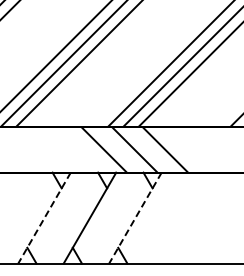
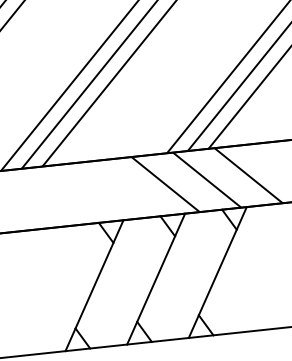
line: (44, 218) -> (94, 286), dashed -> solid
line: (135, 218) -> (217, 273), dashed -> solid

